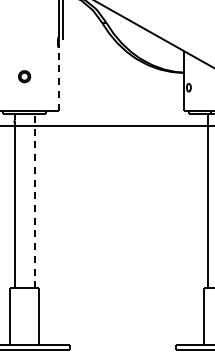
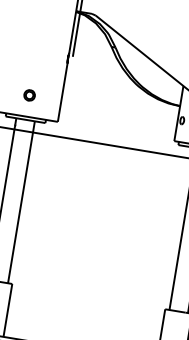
part: (24, 76) -> (29, 95), moved
line: (58, 78) -> (62, 92), dashed -> solid
line: (34, 200) -> (21, 201), dashed -> solid

